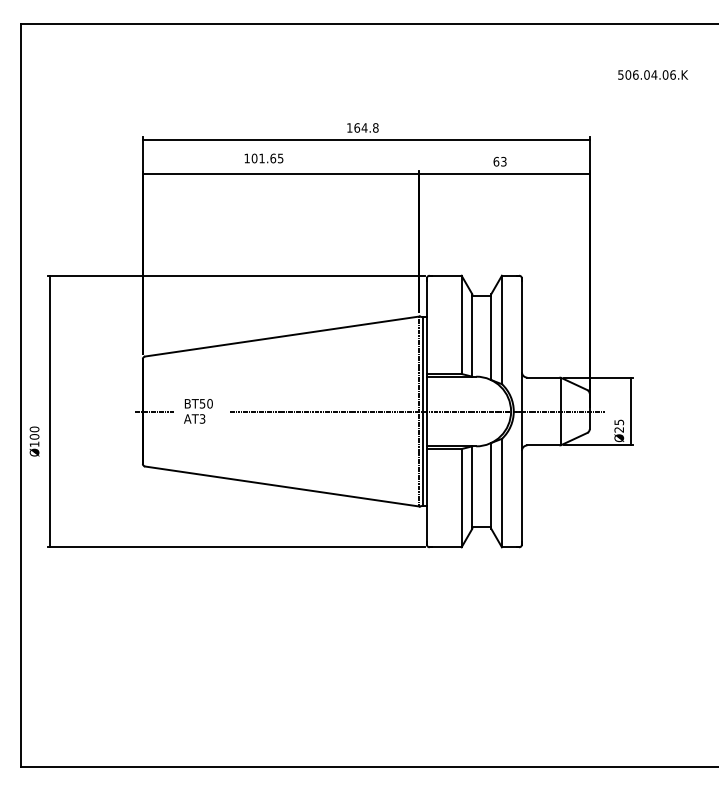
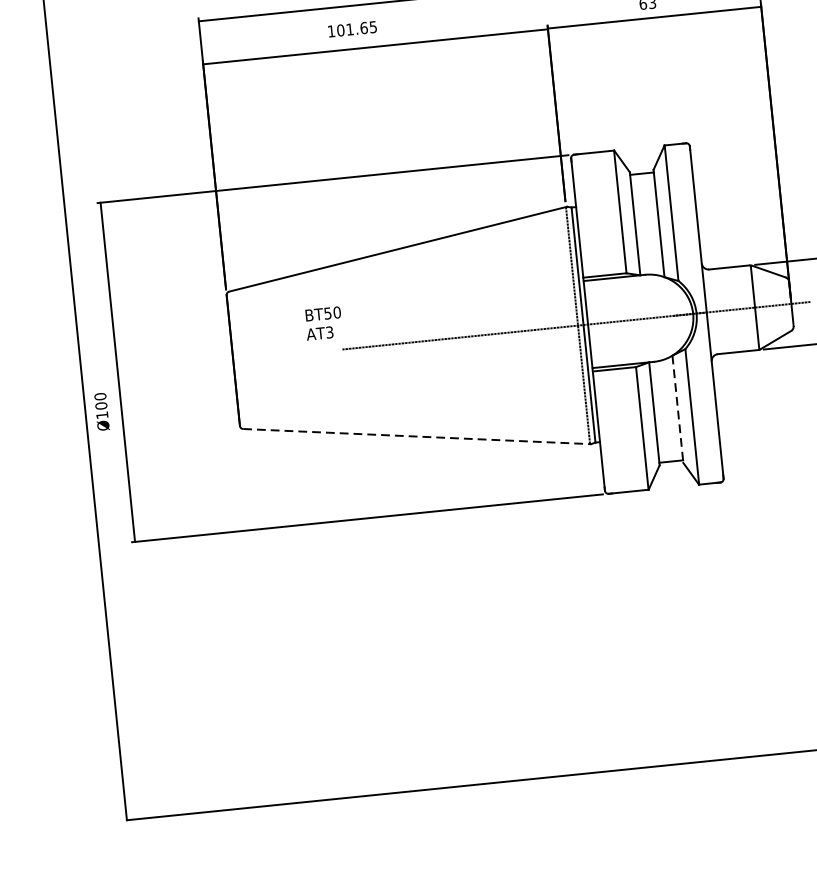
line: (154, 411) -> (247, 359), removed
text: (198, 411) -> (323, 323), moved
line: (491, 485) -> (678, 408), solid -> dashed
line: (282, 486) -> (417, 436), solid -> dashed

